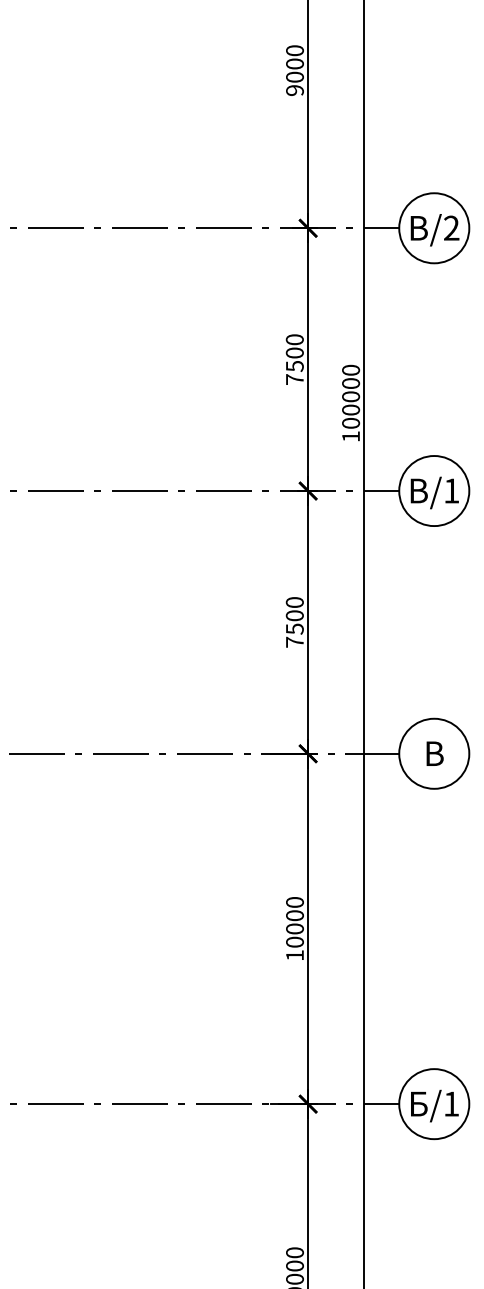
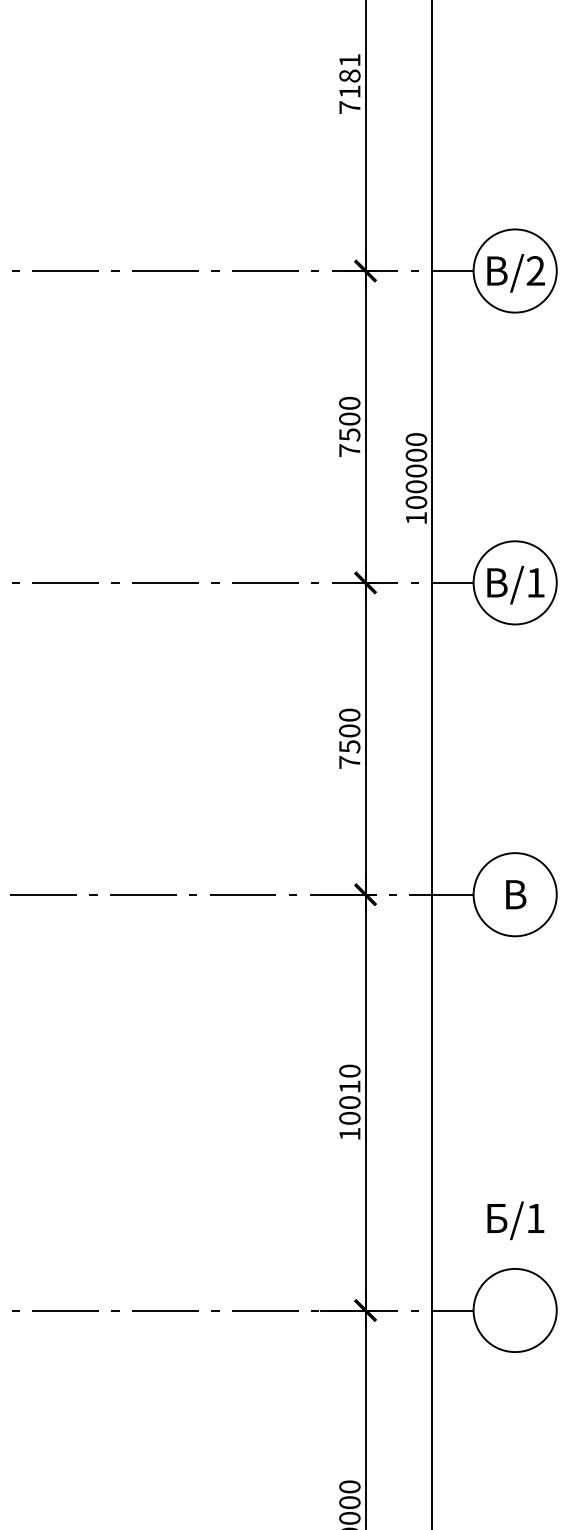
text: (294, 70) -> (349, 83), 9000 -> 7181
text: (294, 915) -> (349, 1086), 10000 -> 10010
text: (434, 1105) -> (515, 1220), moved

